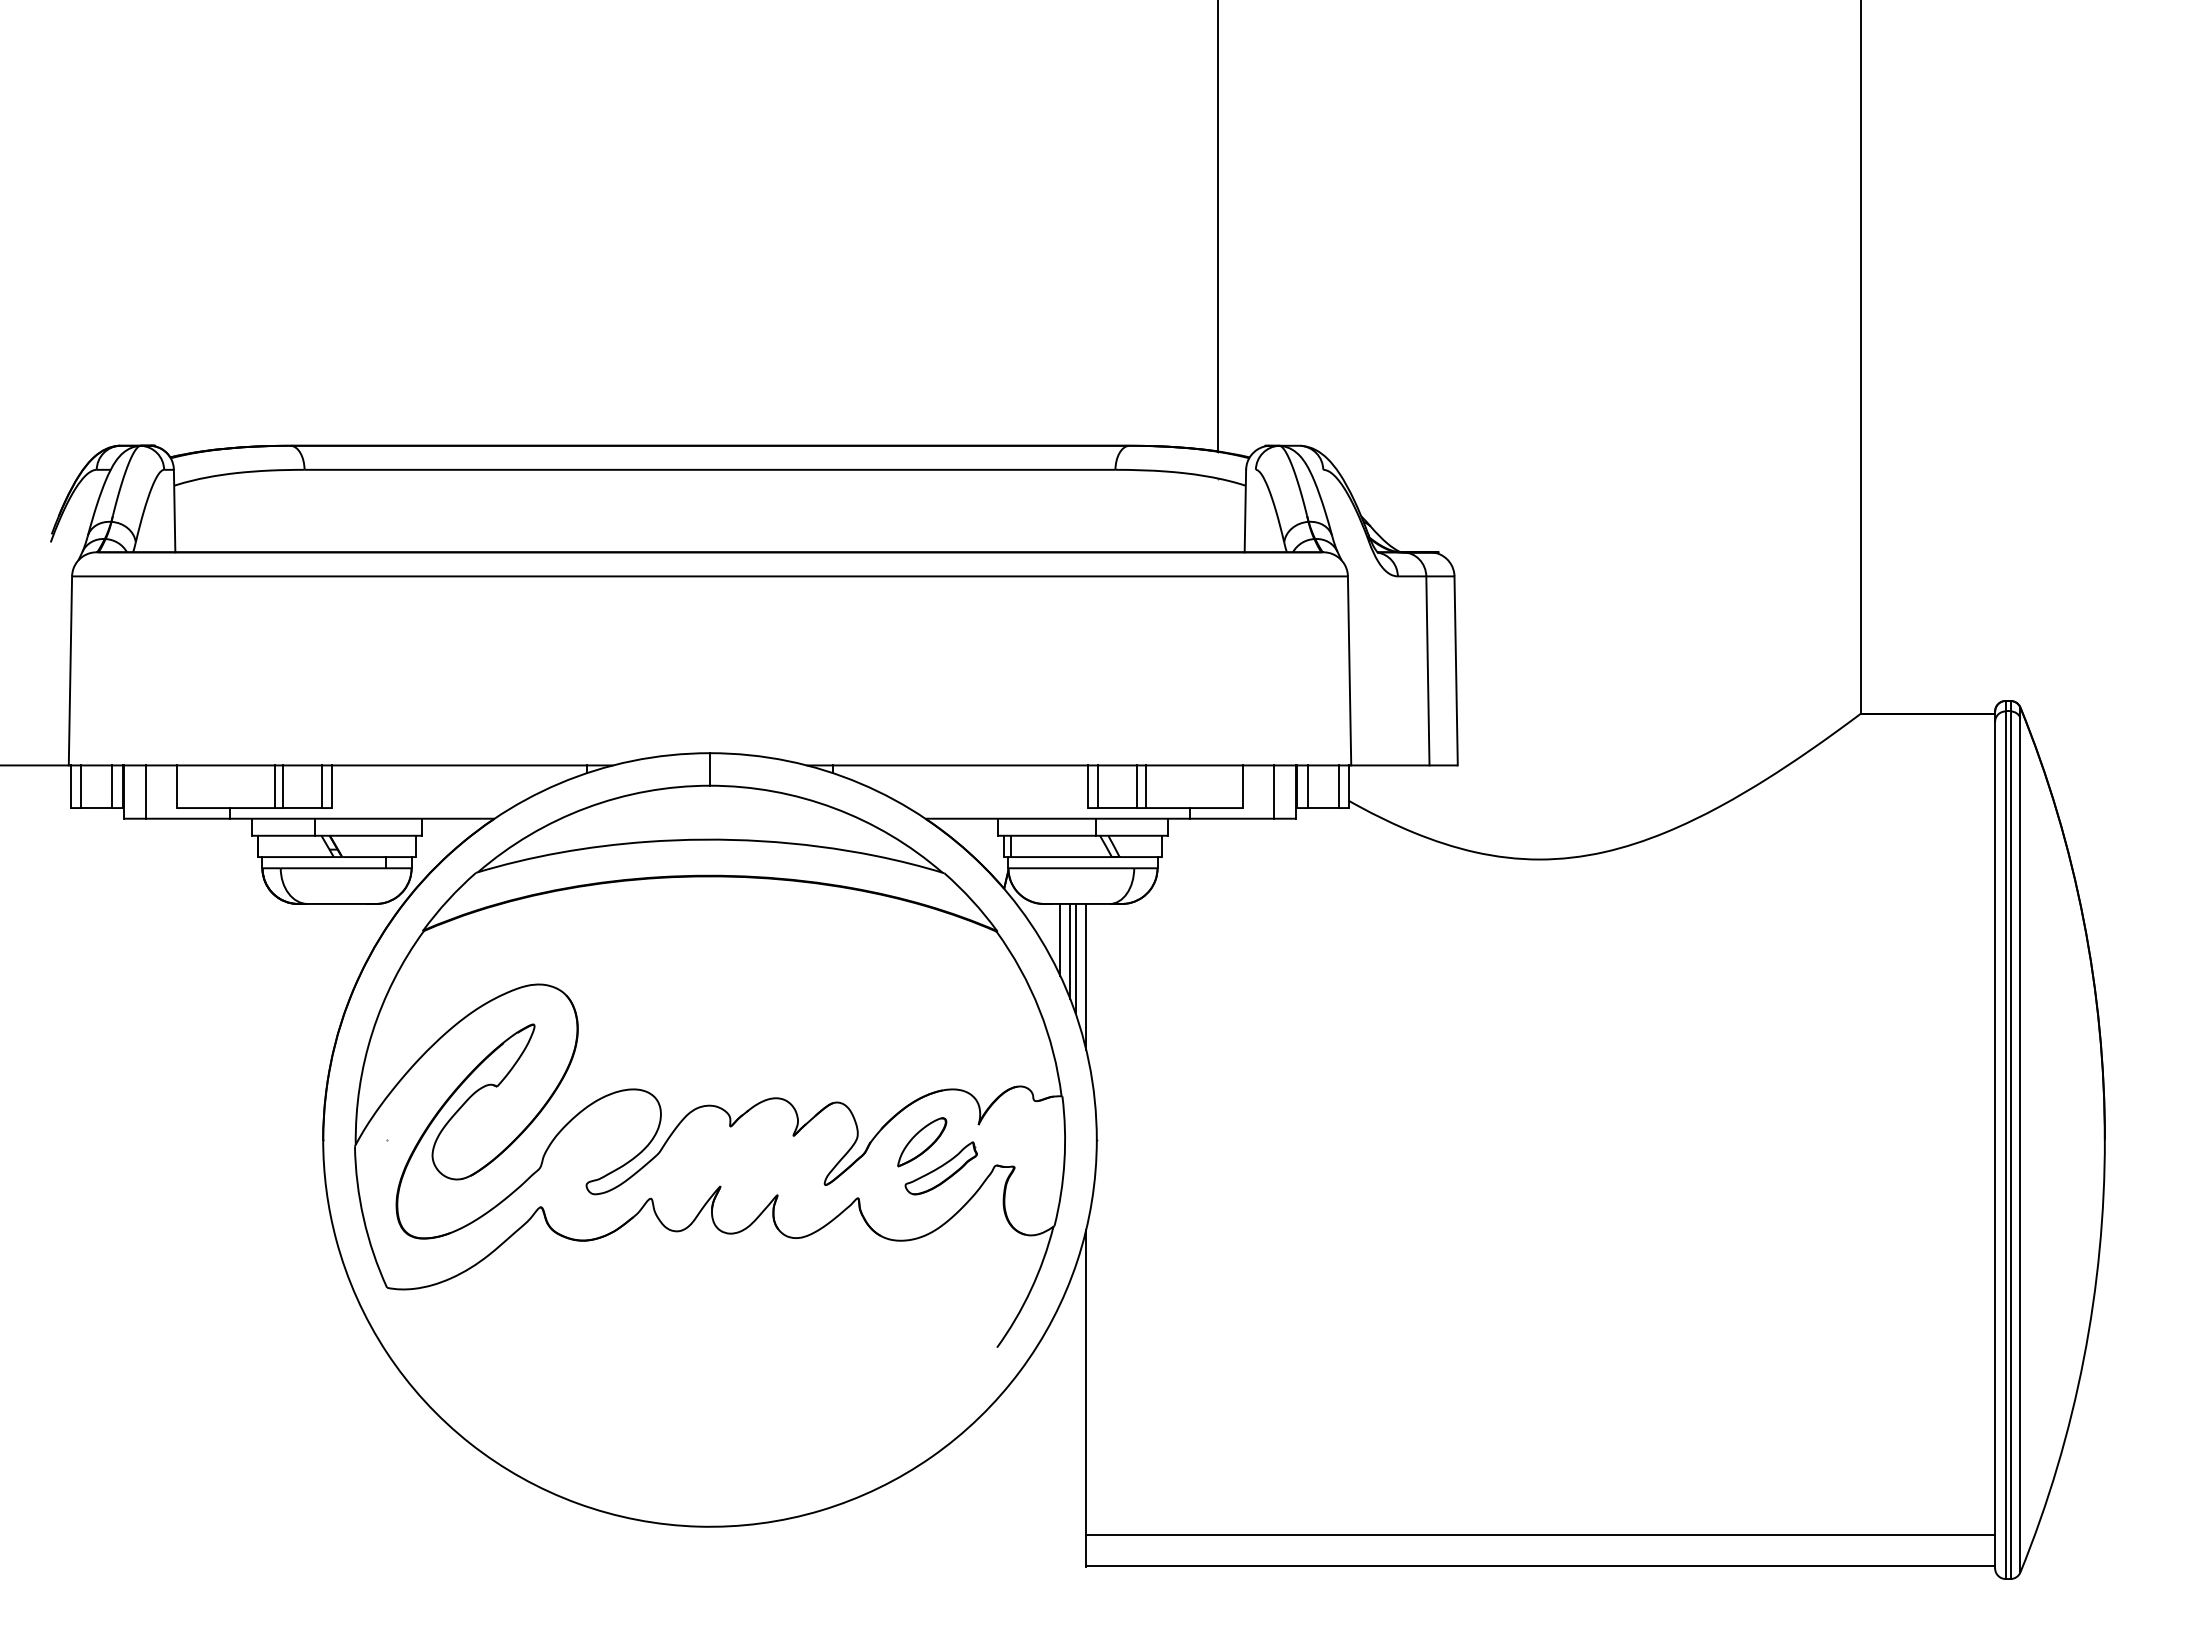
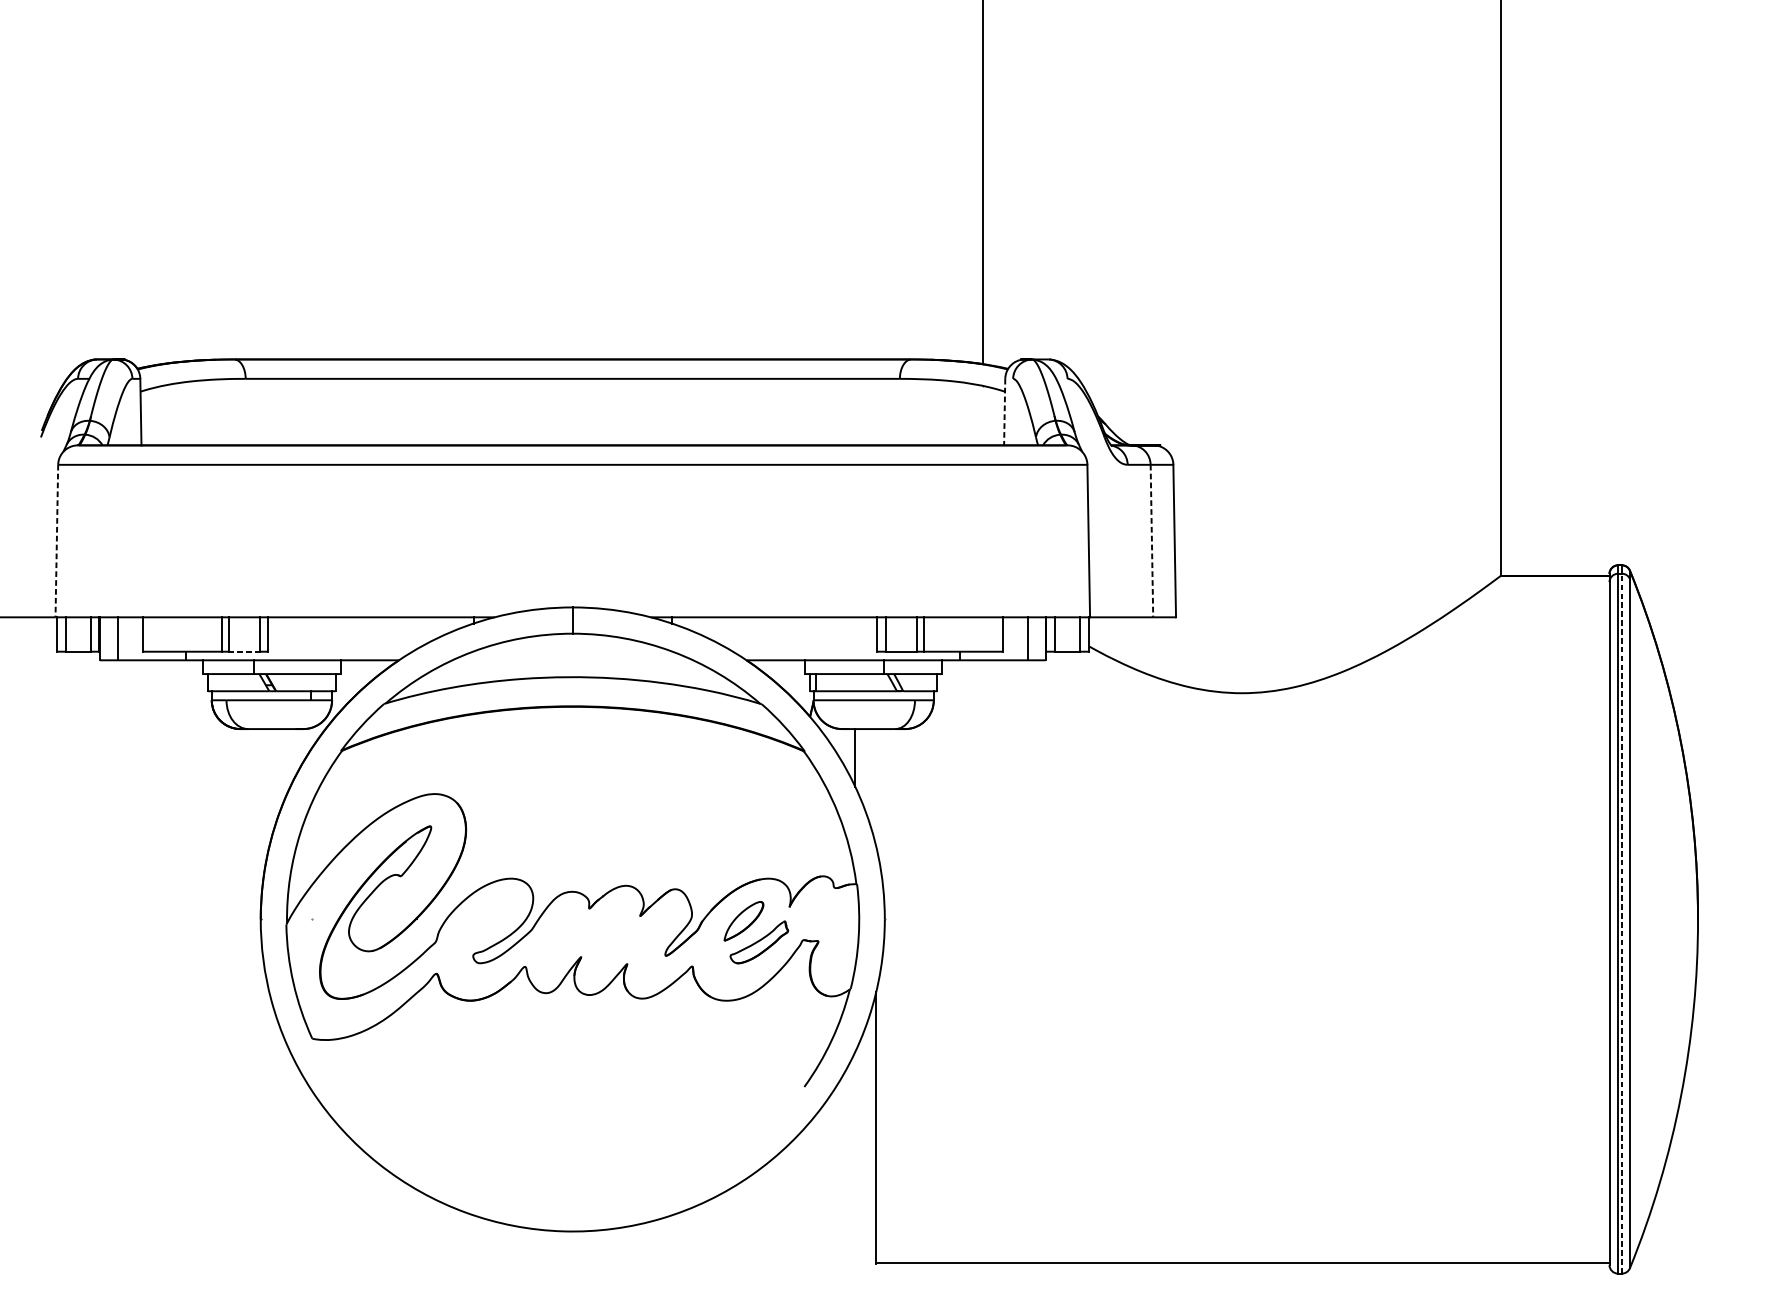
line: (1245, 511) -> (1004, 412), solid -> dashed
line: (70, 670) -> (56, 540), solid -> dashed
line: (1427, 670) -> (1151, 540), solid -> dashed
line: (302, 808) -> (244, 652), solid -> dashed
line: (1070, 951) -> (863, 767), removed
line: (1075, 958) -> (867, 773), removed
line: (1086, 976) -> (876, 787), removed
line: (2010, 1145) -> (1621, 923), solid -> dashed
line: (1540, 1534) -> (1242, 1237), removed

